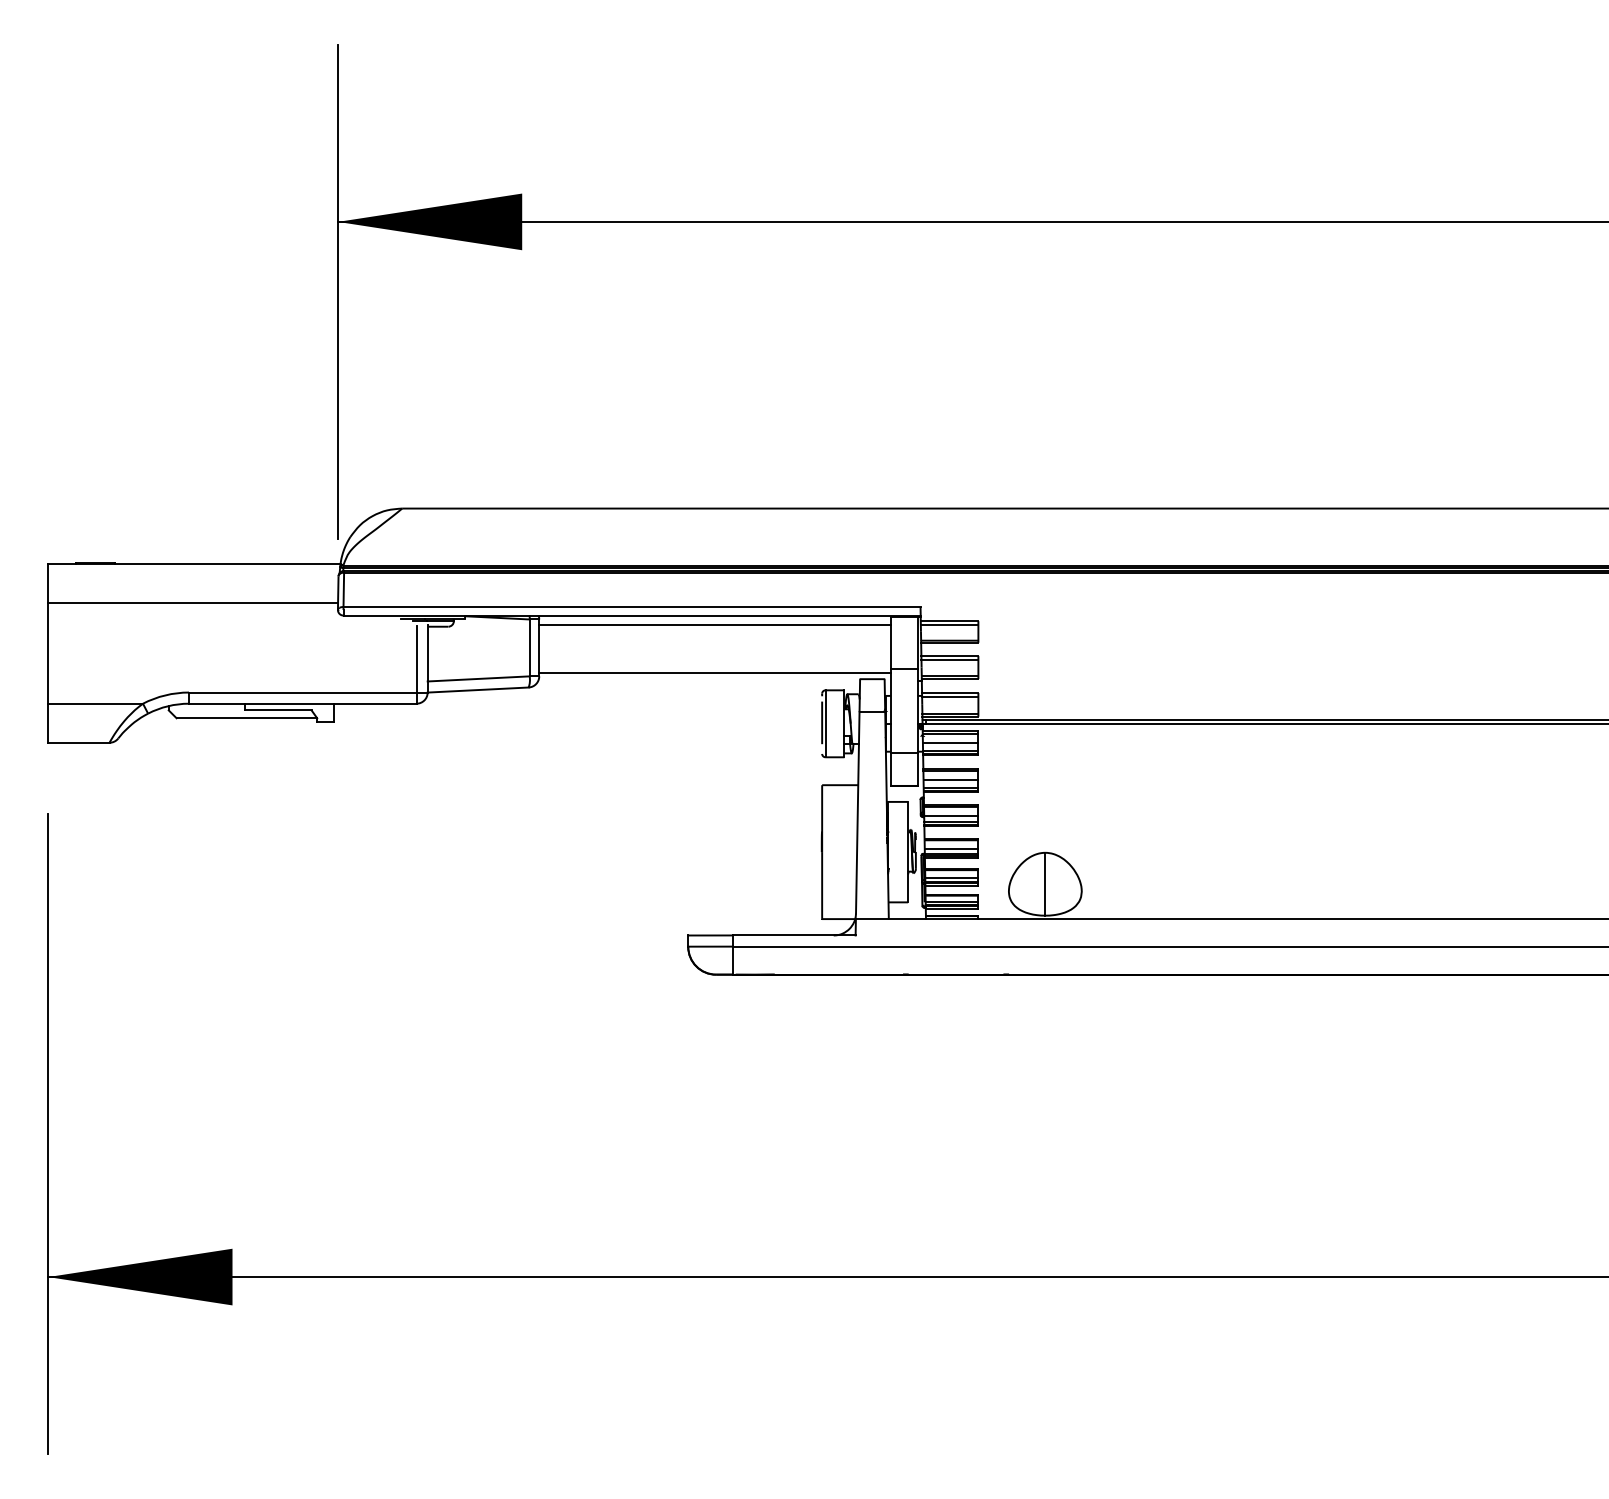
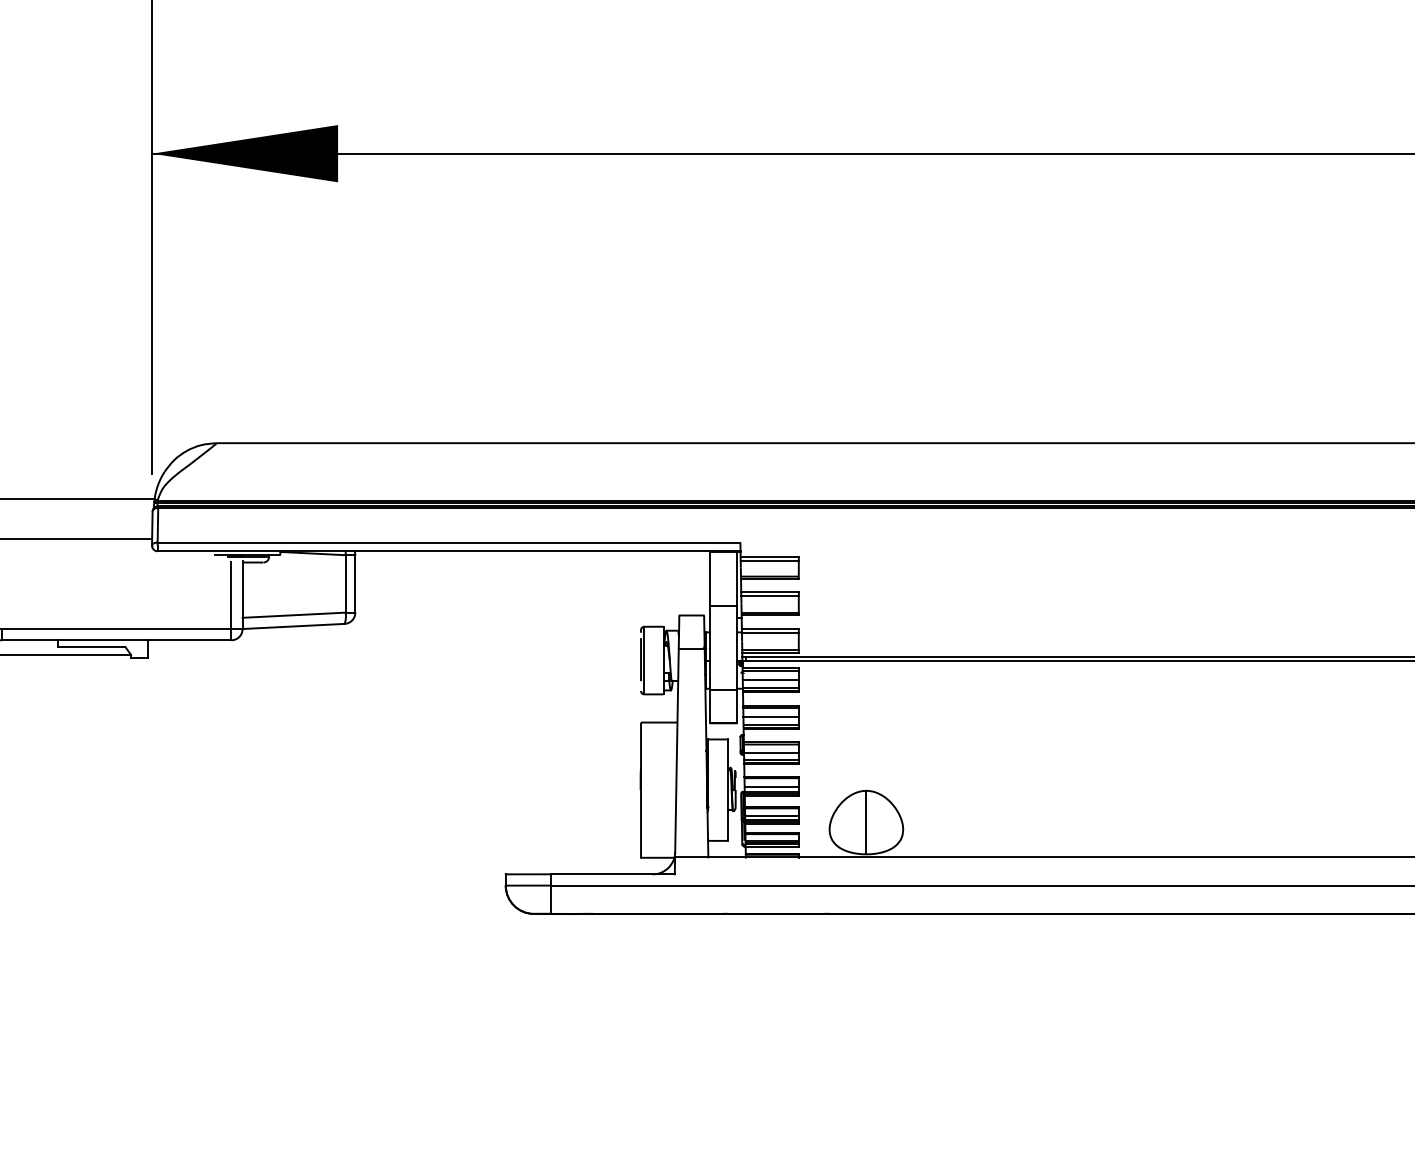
line: (714, 624) -> (532, 560), removed
line: (714, 673) -> (532, 609), removed

